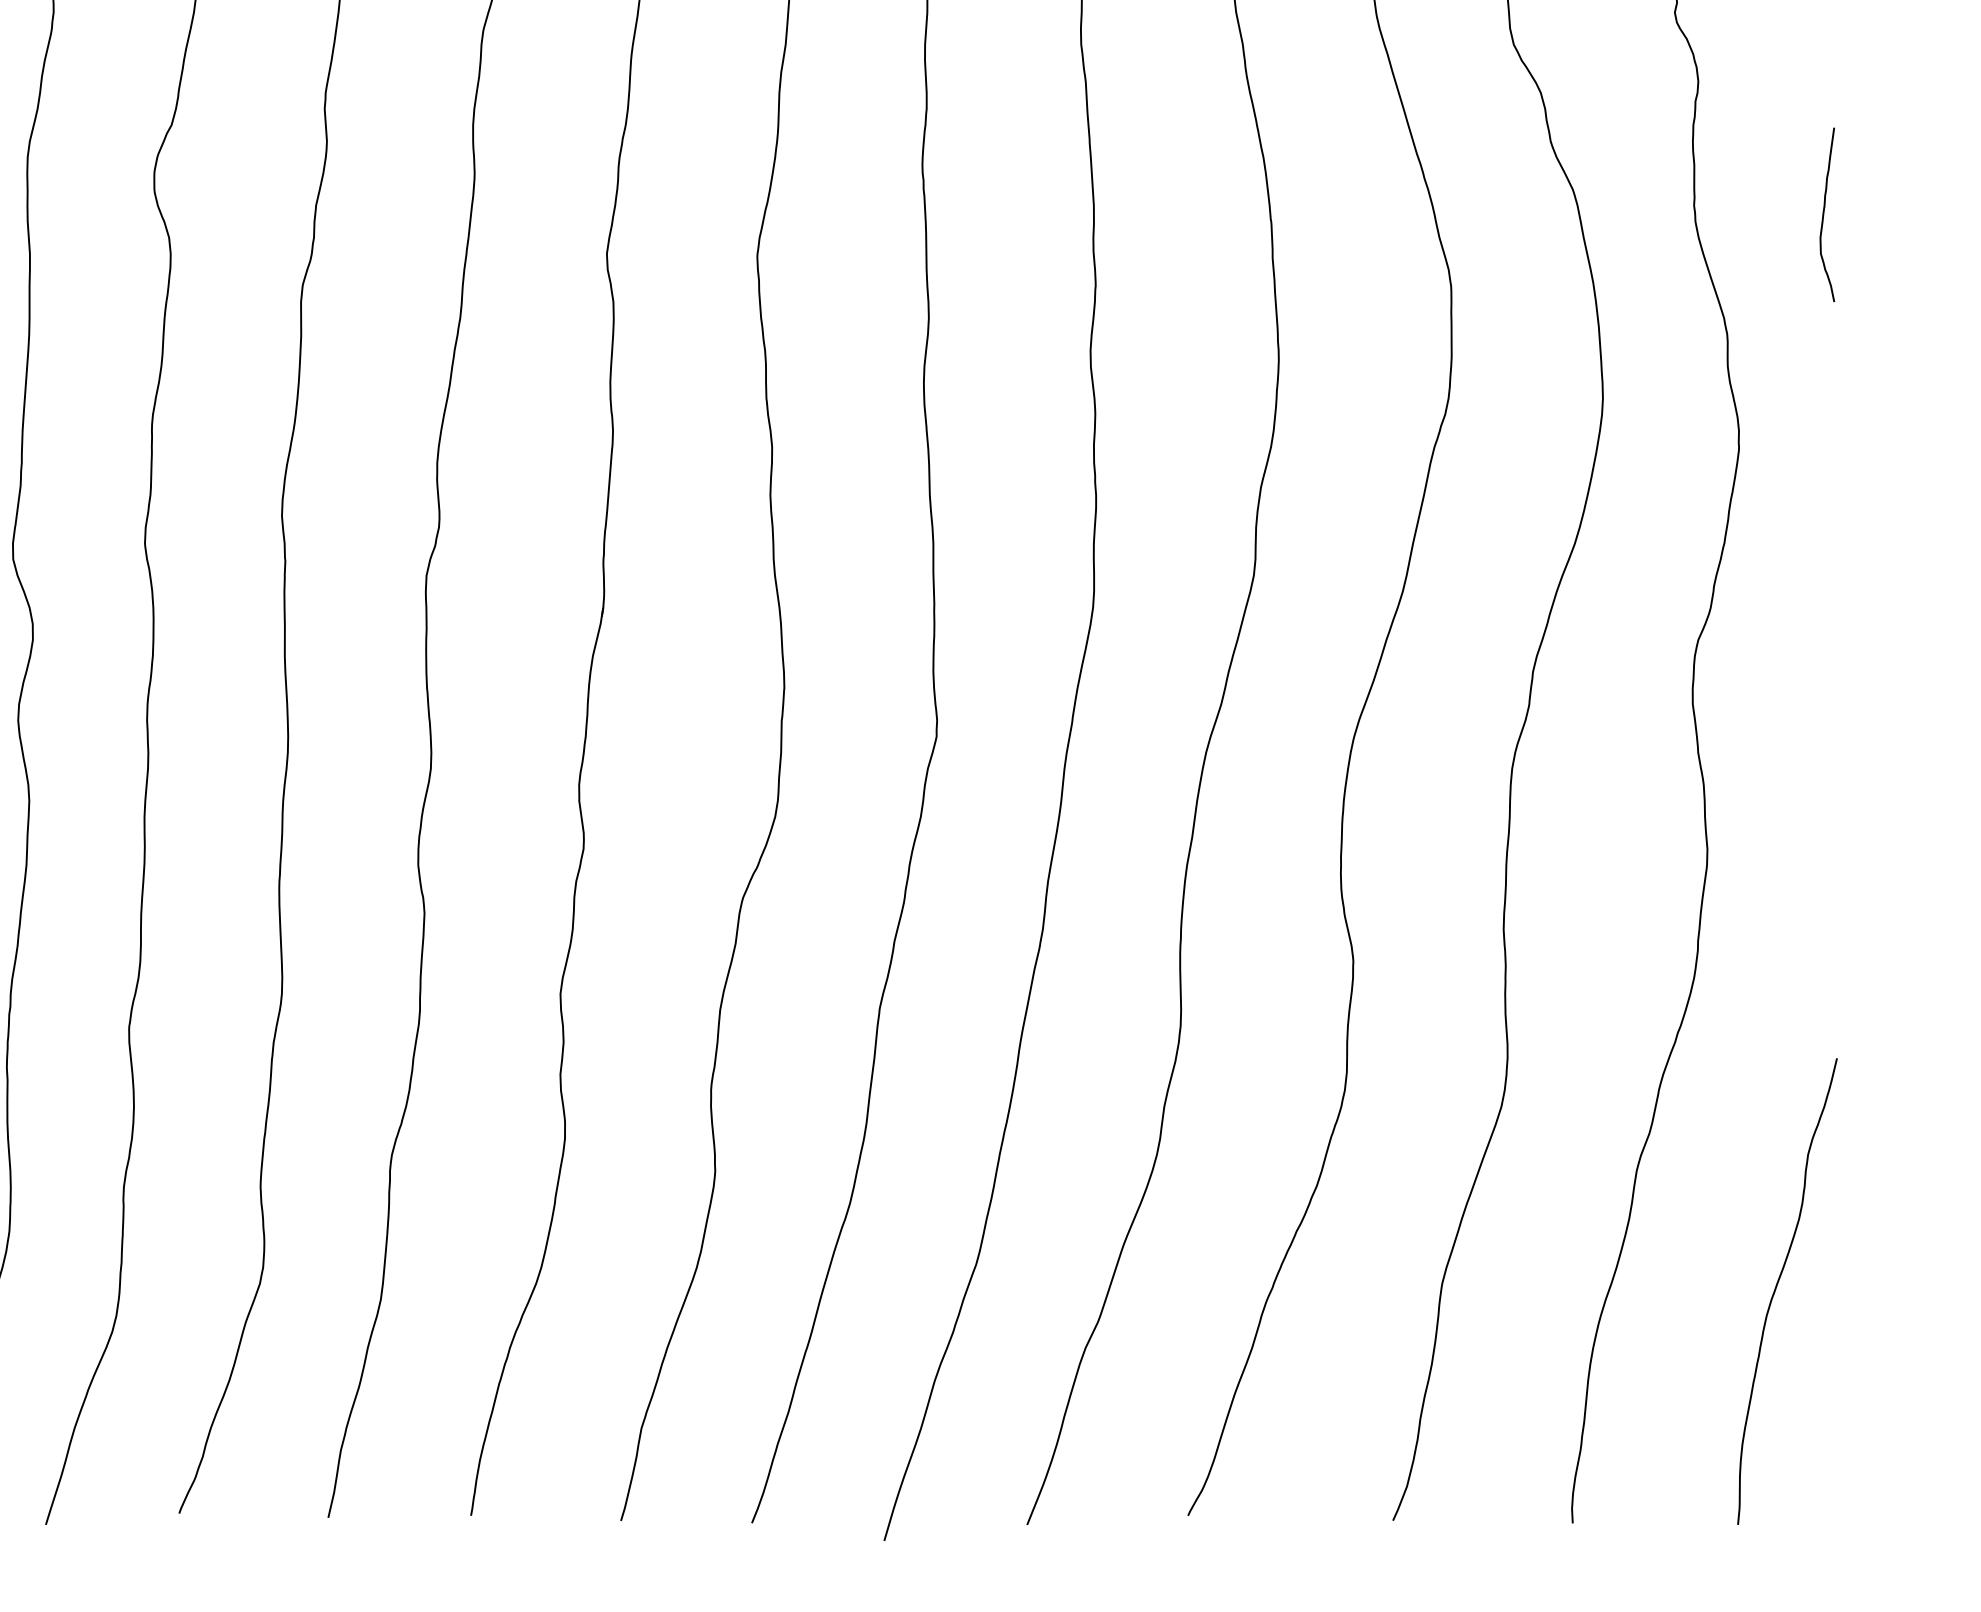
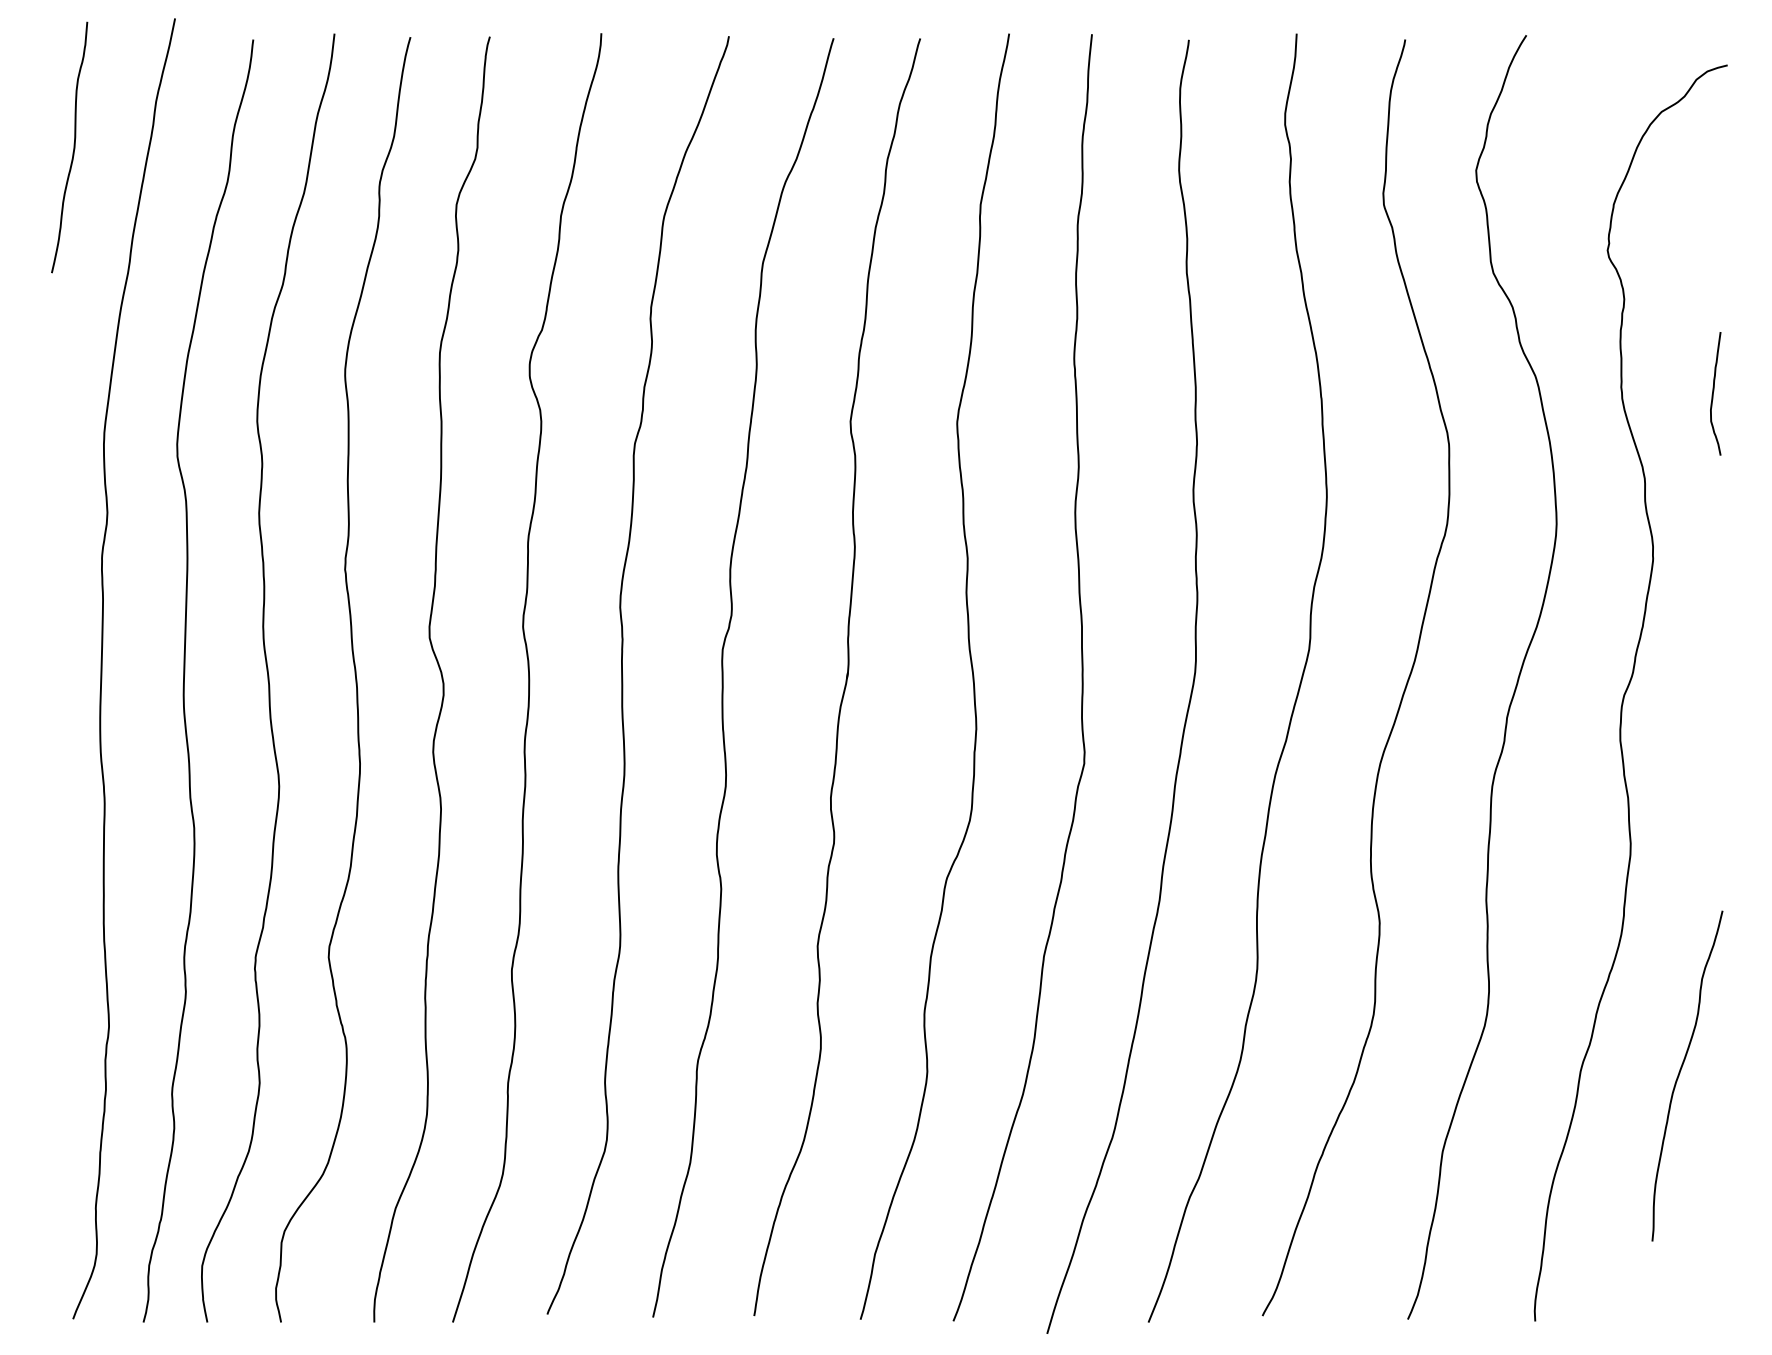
curve: (1777, 1287) -> (1680, 1073), moved

